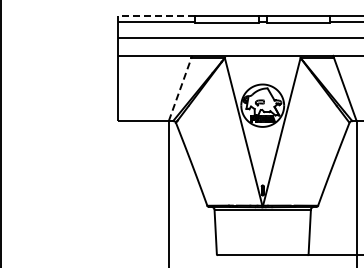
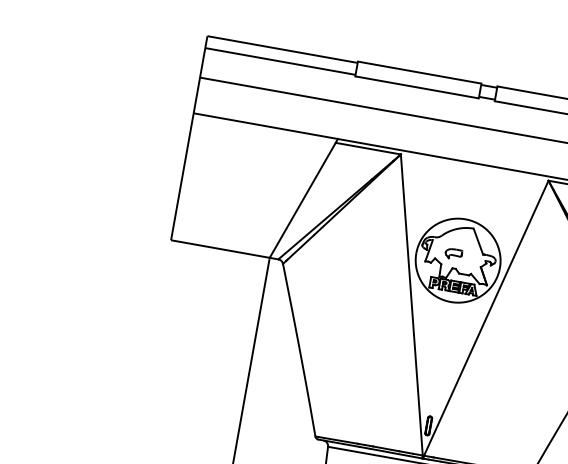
line: (156, 16) -> (281, 49), dashed -> solid
line: (180, 88) -> (303, 198), dashed -> solid

